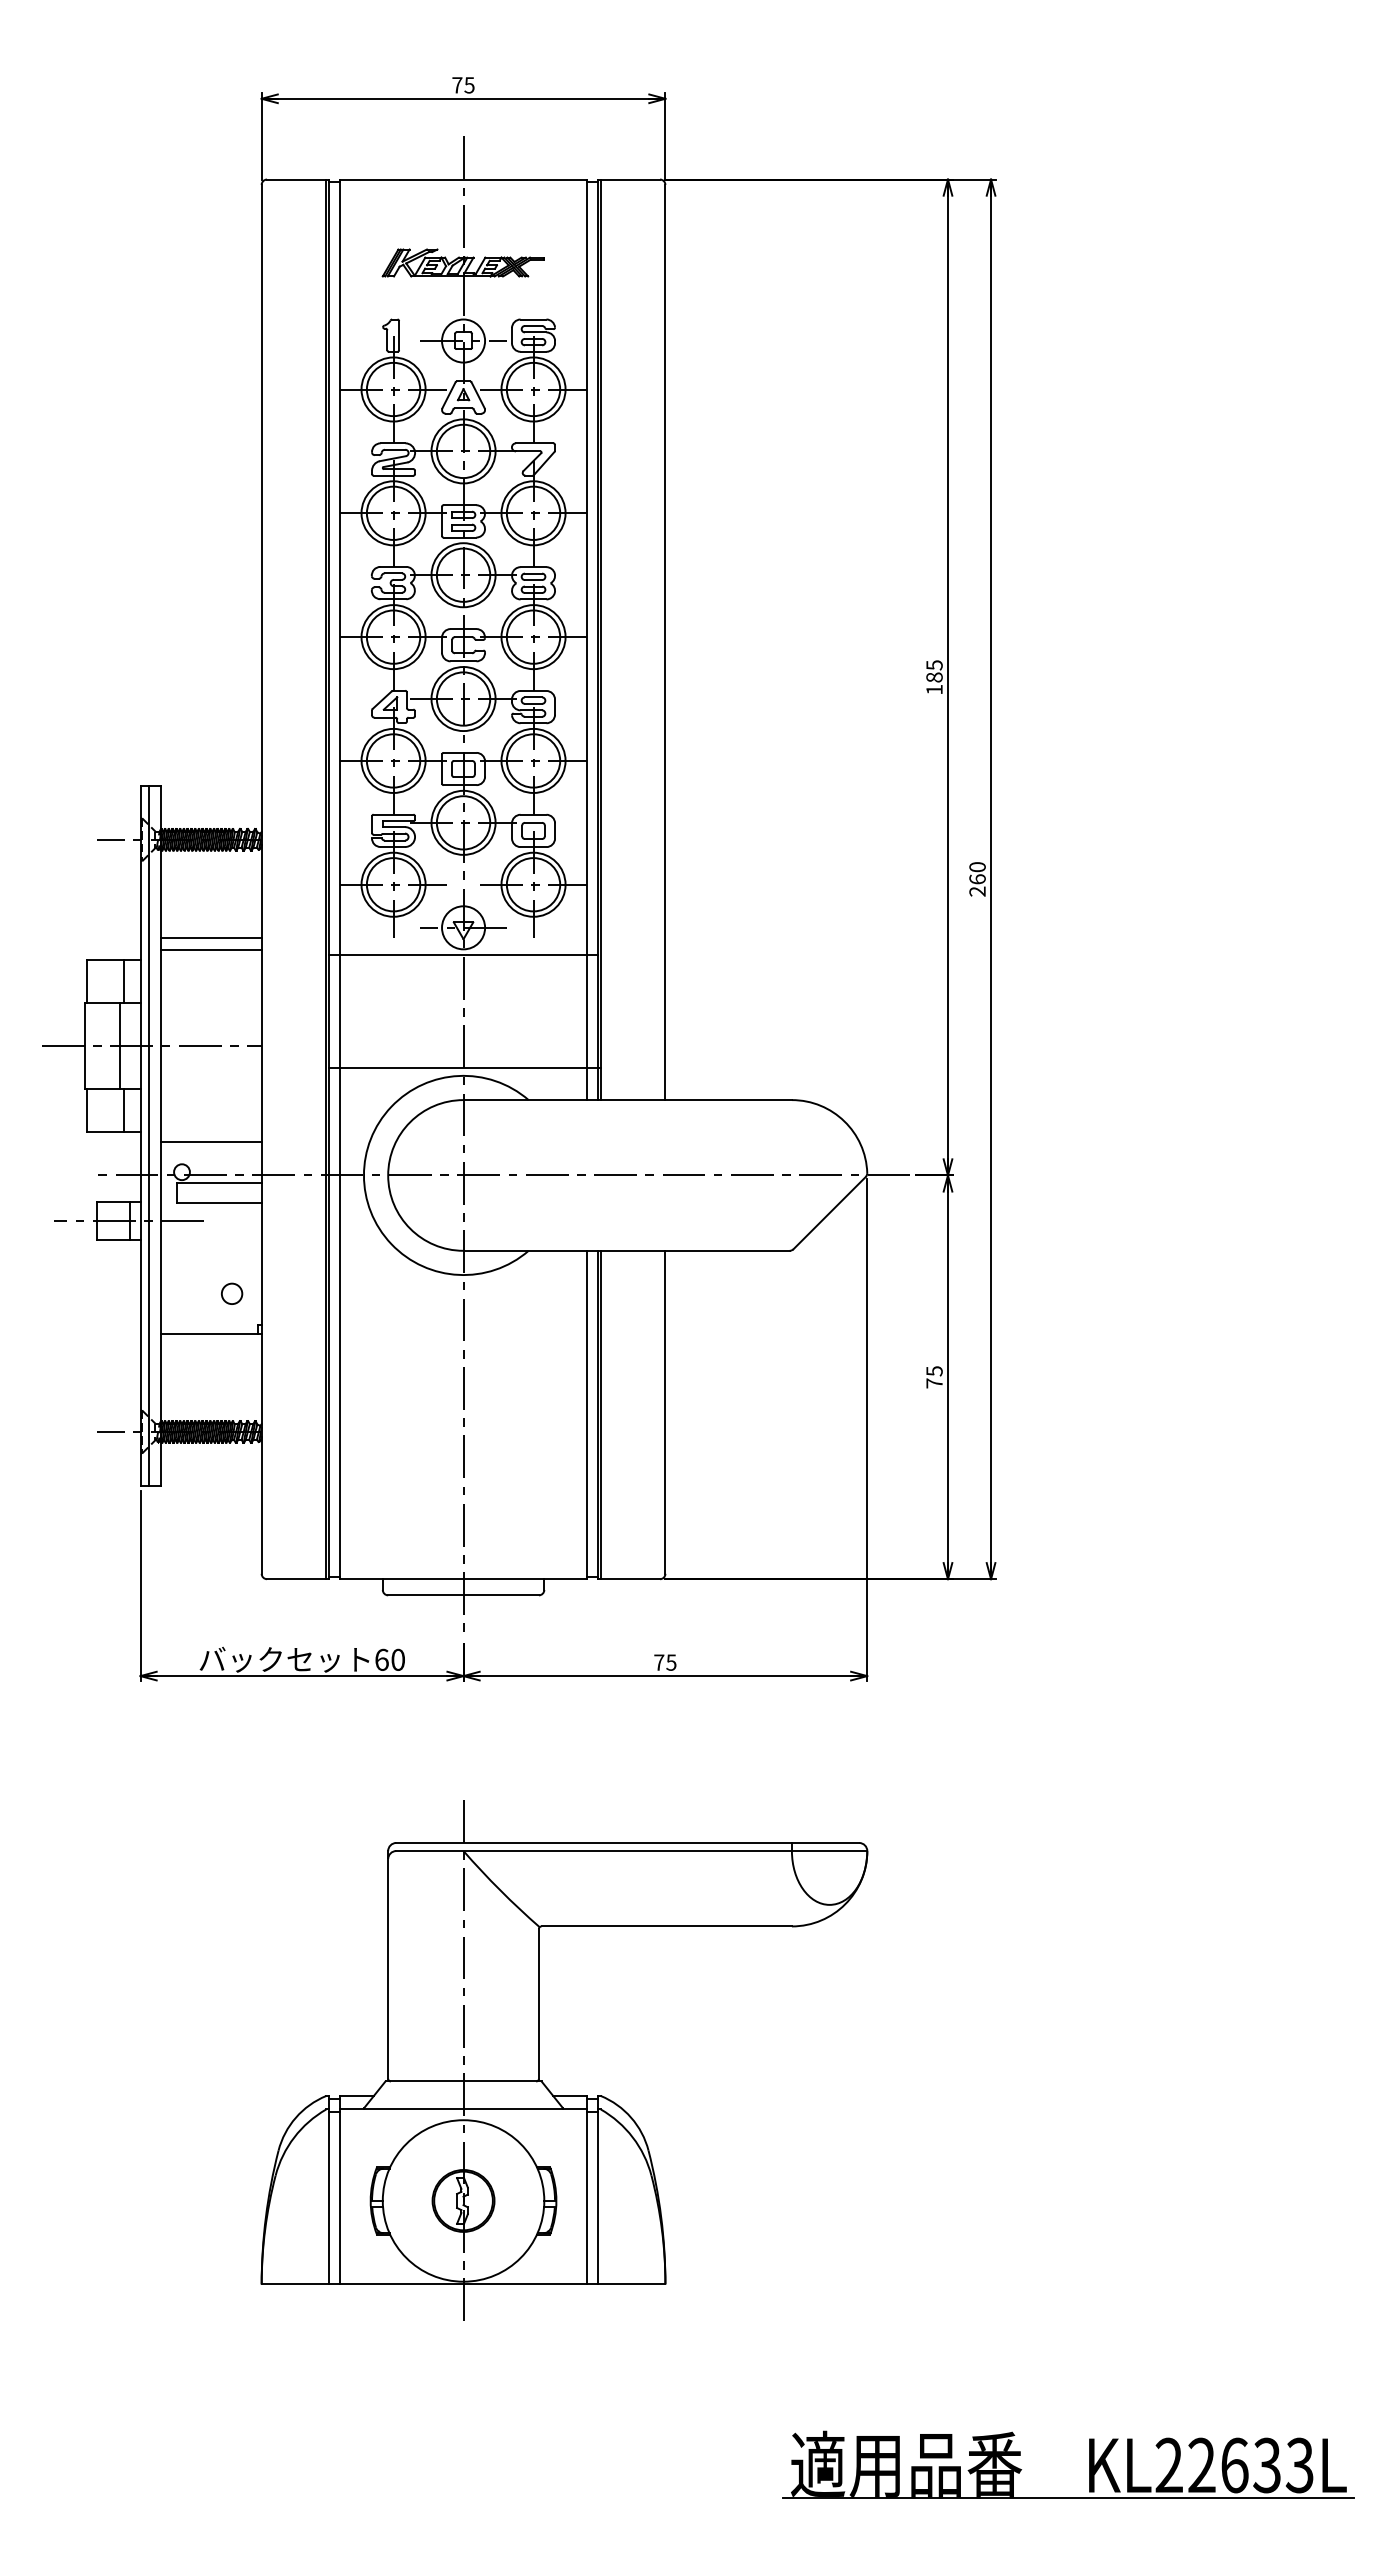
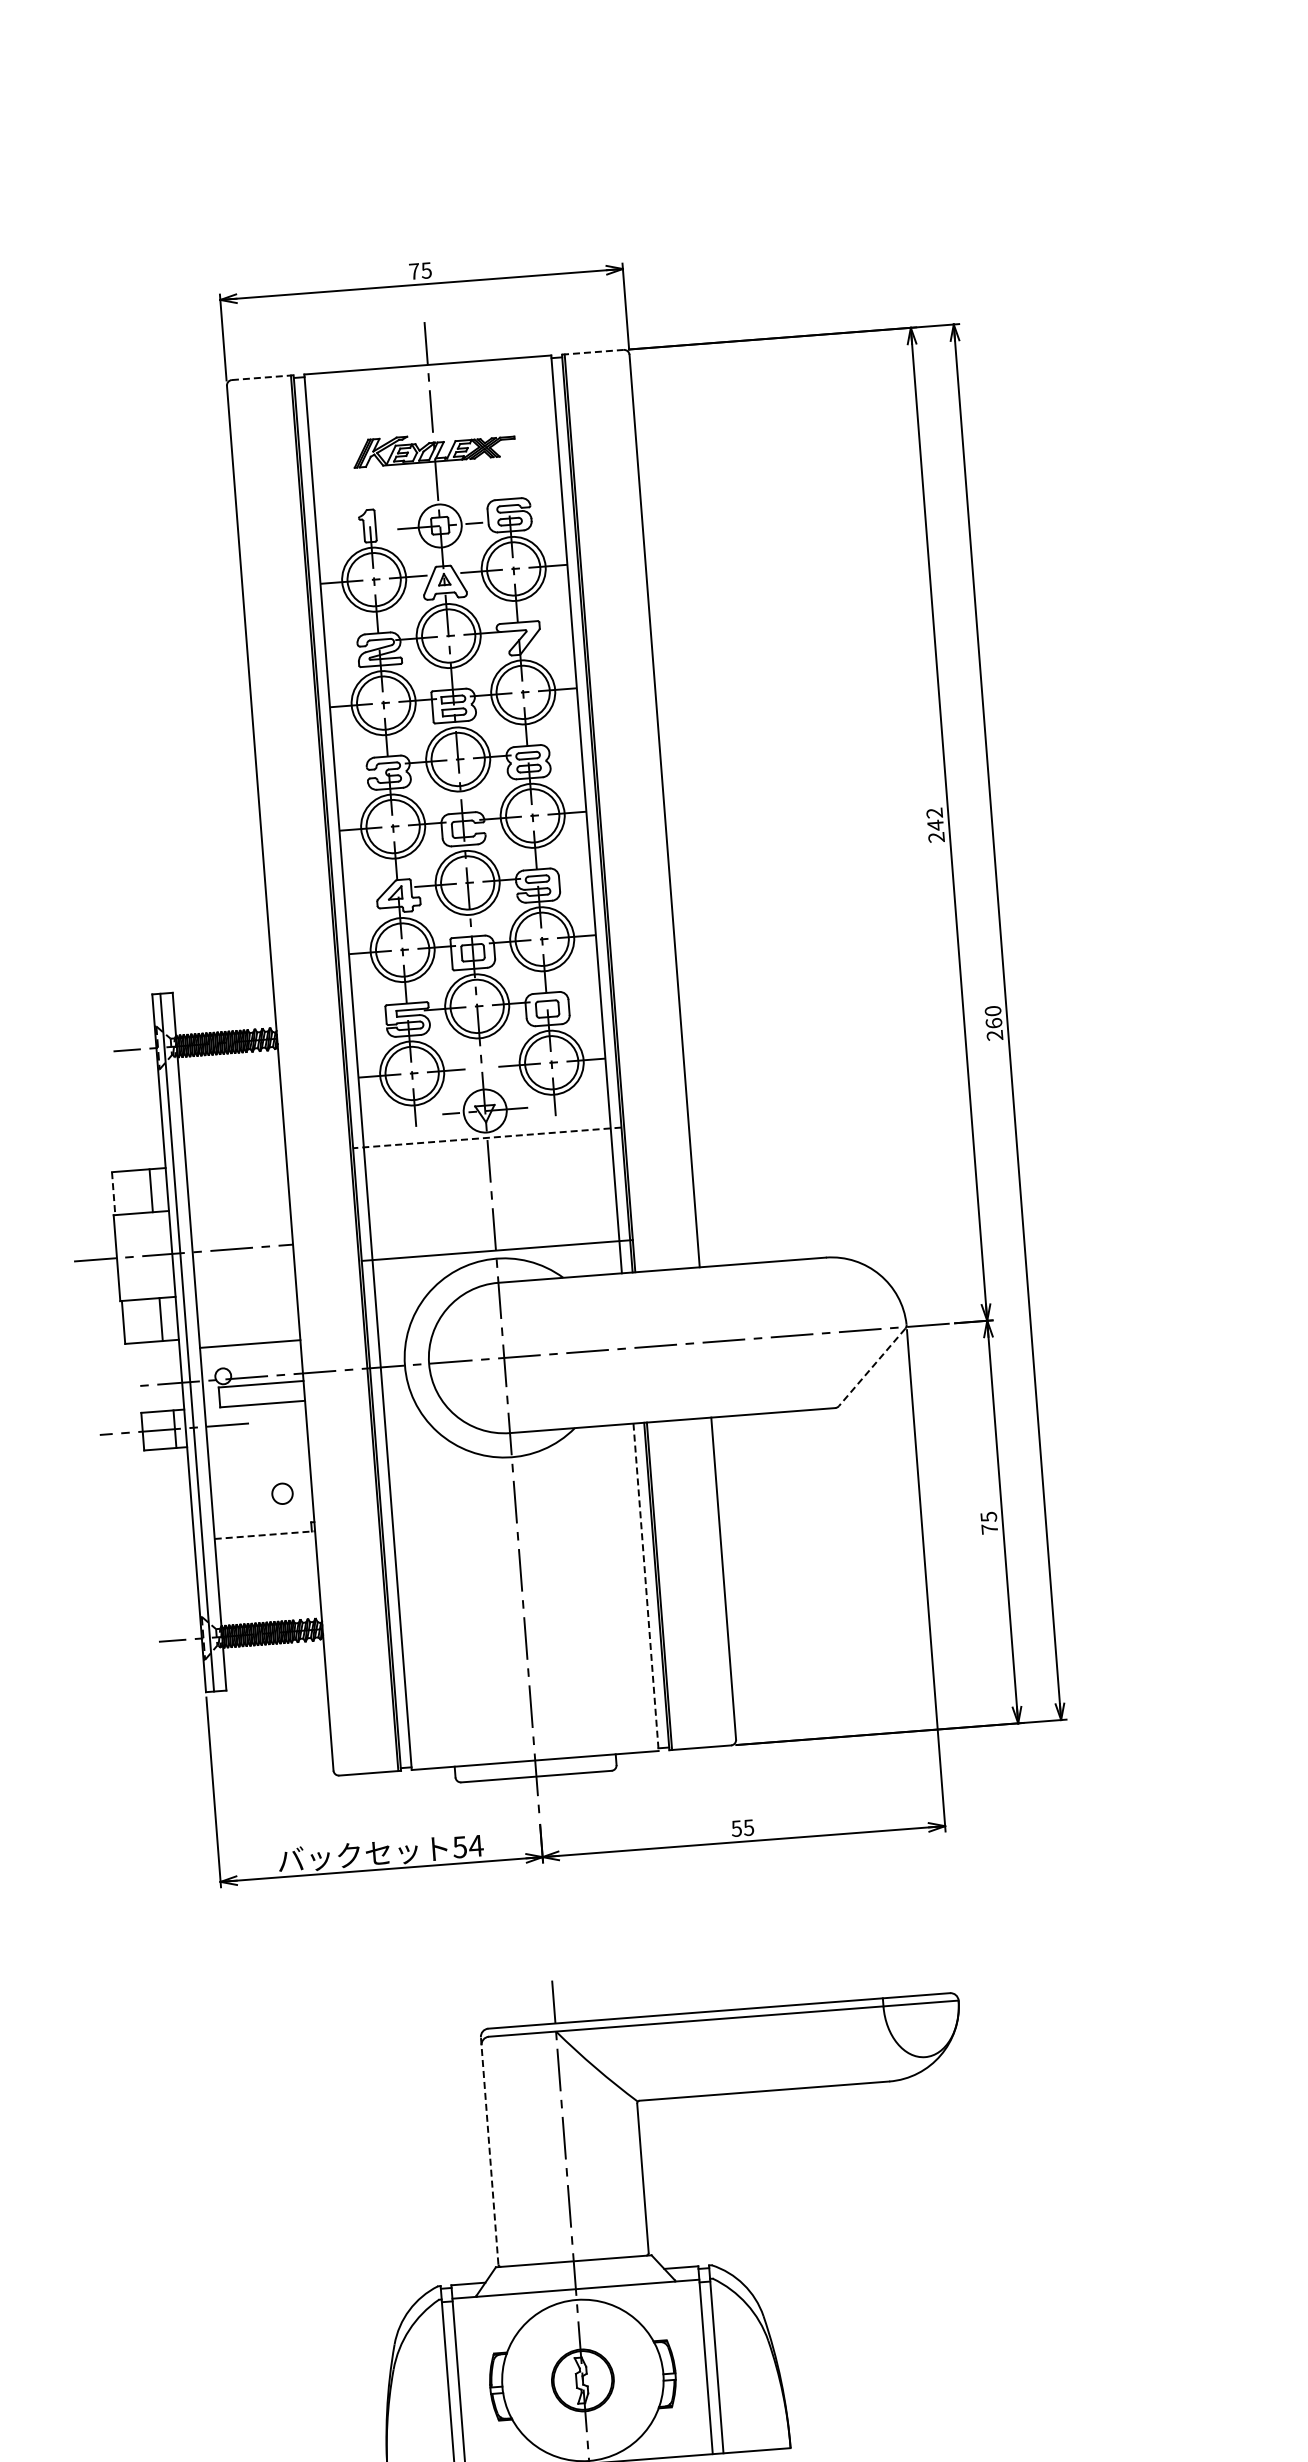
line: (298, 179) -> (263, 377), solid -> dashed
line: (629, 179) -> (593, 352), solid -> dashed
text: (934, 677) -> (935, 825), 185 -> 242
line: (211, 938) -> (234, 1141), removed
line: (211, 950) -> (235, 1153), removed
line: (463, 954) -> (487, 1137), solid -> dashed
line: (86, 981) -> (113, 1193), solid -> dashed
line: (119, 1046) -> (151, 1255), removed
line: (829, 1213) -> (872, 1367), solid -> dashed
line: (211, 1333) -> (265, 1534), solid -> dashed
line: (587, 1415) -> (646, 1587), solid -> dashed
text: (389, 1659) -> (467, 1846), 60 -> 54
text: (659, 1662) -> (736, 1828), 75 -> 55
line: (388, 1964) -> (489, 2150), solid -> dashed

